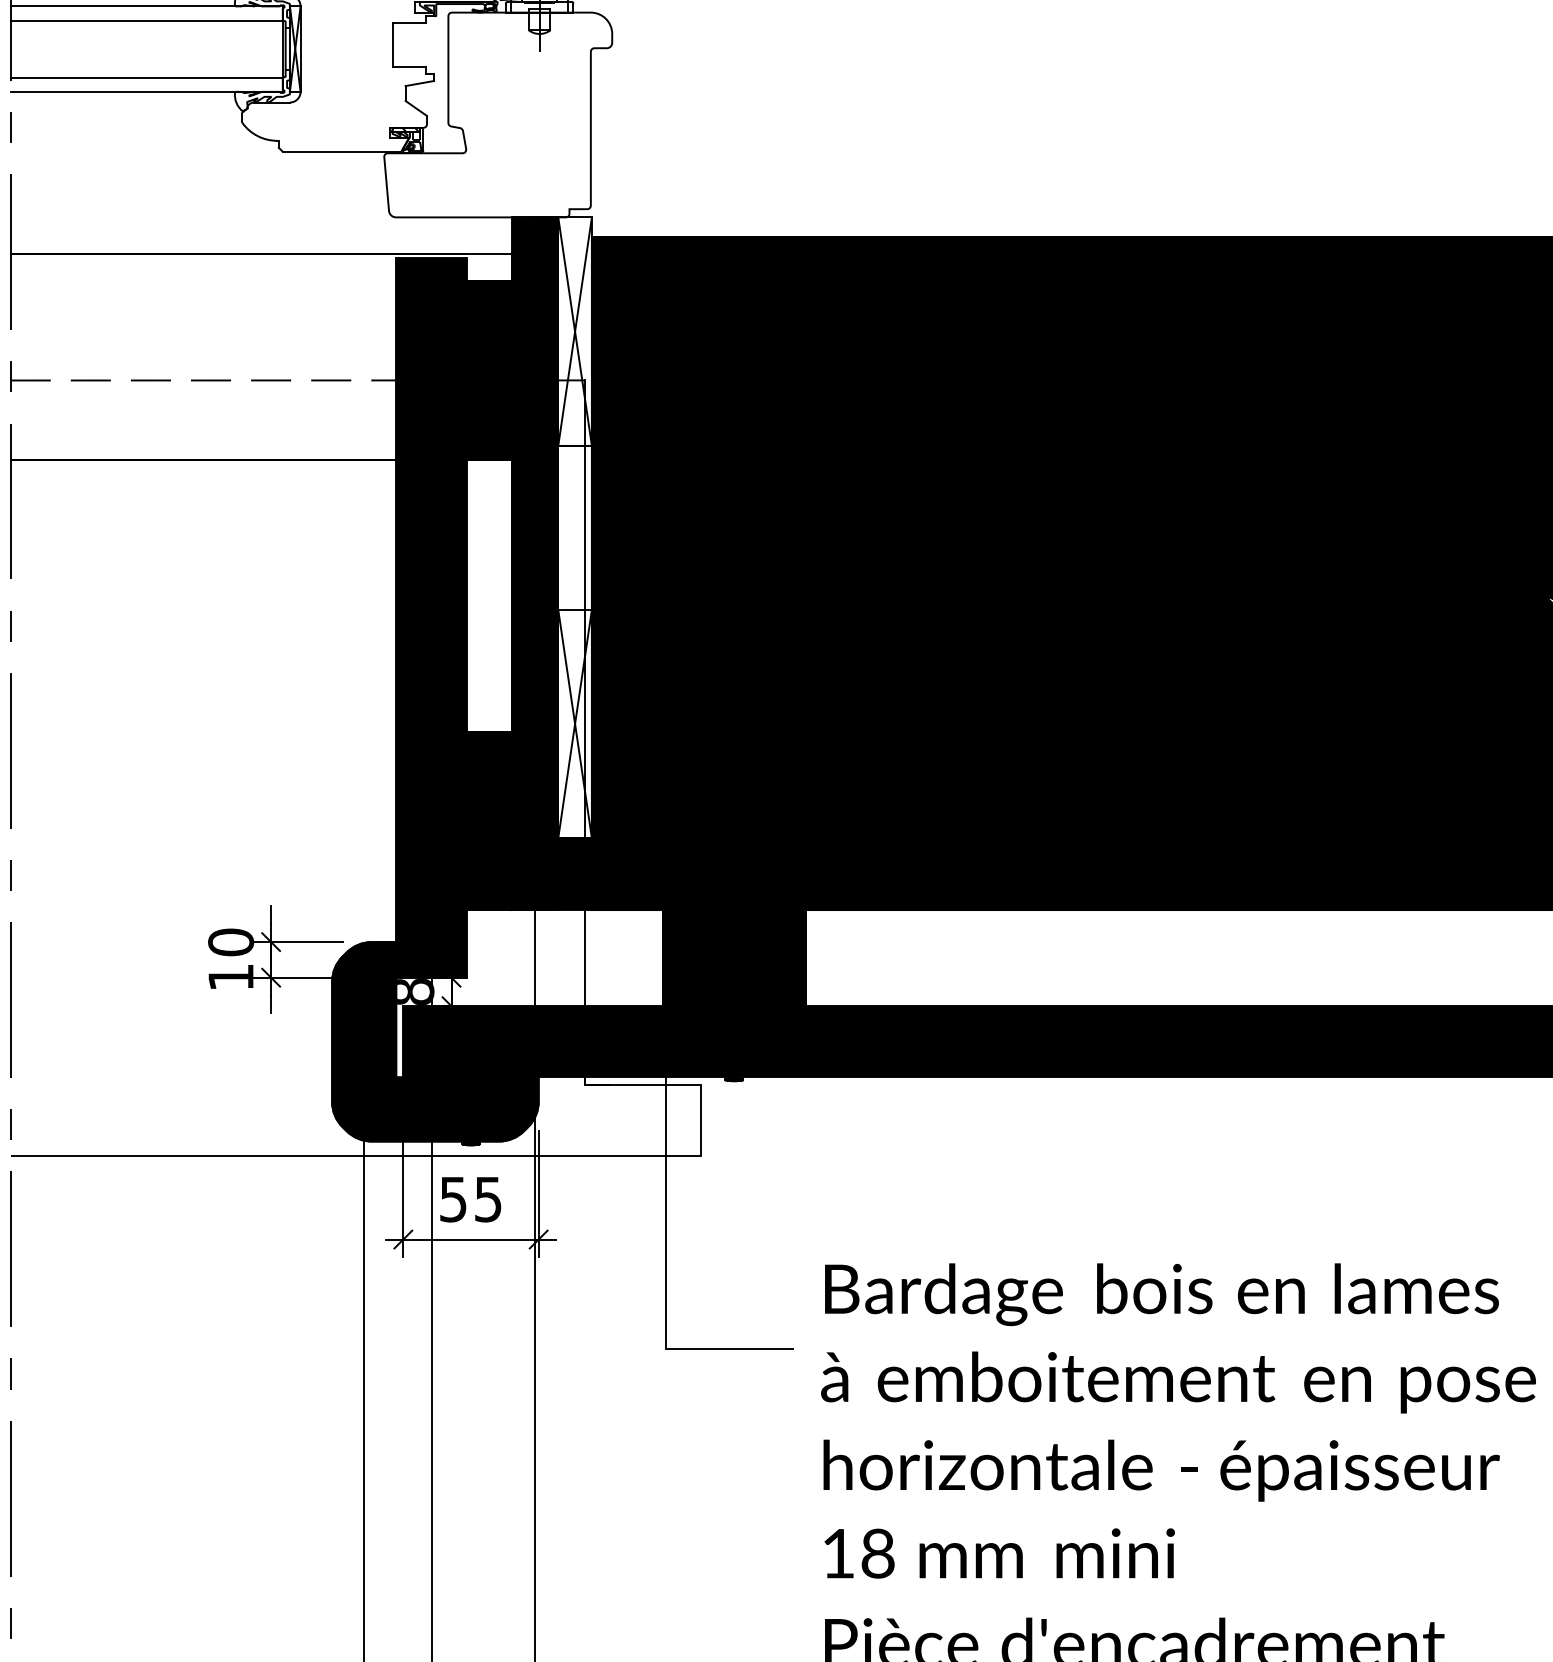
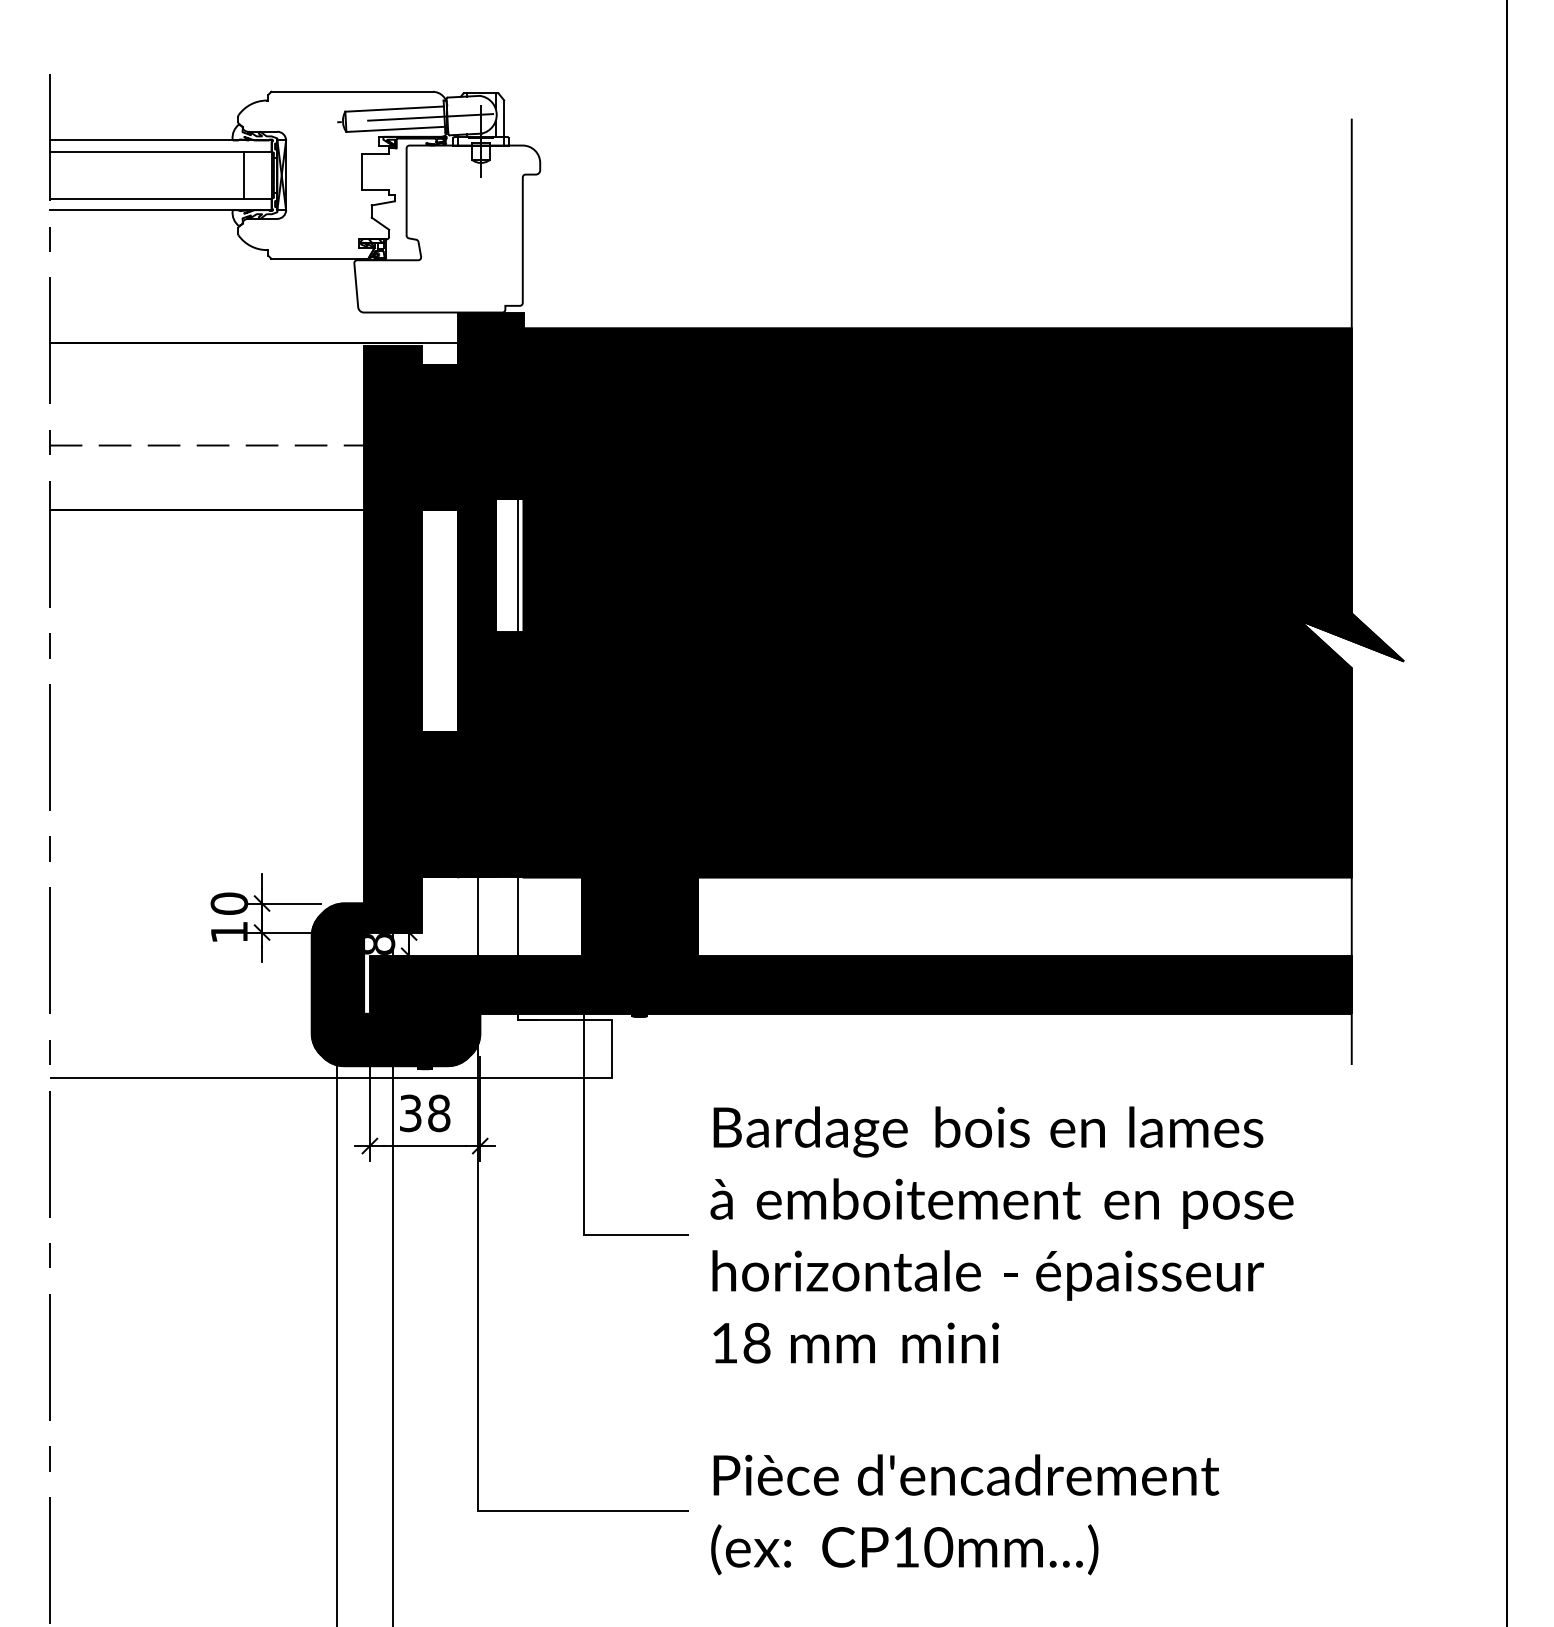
line: (249, 49) -> (244, 175), added
fill: (574, 331) -> (509, 405), added
fill: (574, 723) -> (509, 725), added
text: (471, 1199) -> (425, 1113), 55 -> 38
text: (1177, 1420) -> (1001, 1234), moved

